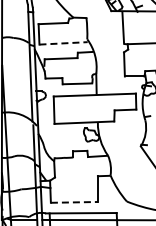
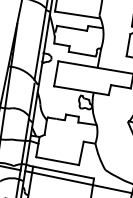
line: (64, 43) -> (77, 15), dashed -> solid
line: (74, 202) -> (57, 161), dashed -> solid

